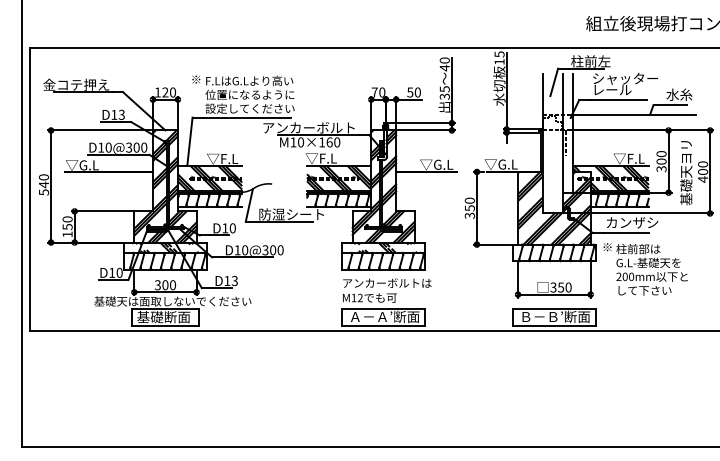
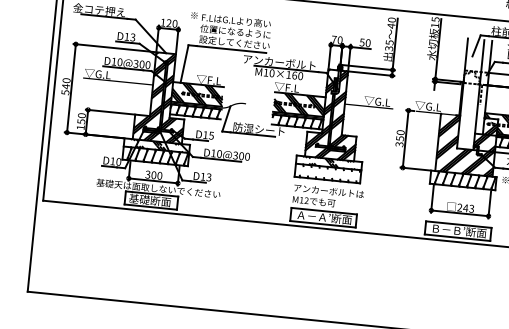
text: (232, 228) -> (211, 135), D10 -> D15
hatch: (383, 260) -> (327, 172), removed
text: (560, 287) -> (465, 208), 350 -> 243

